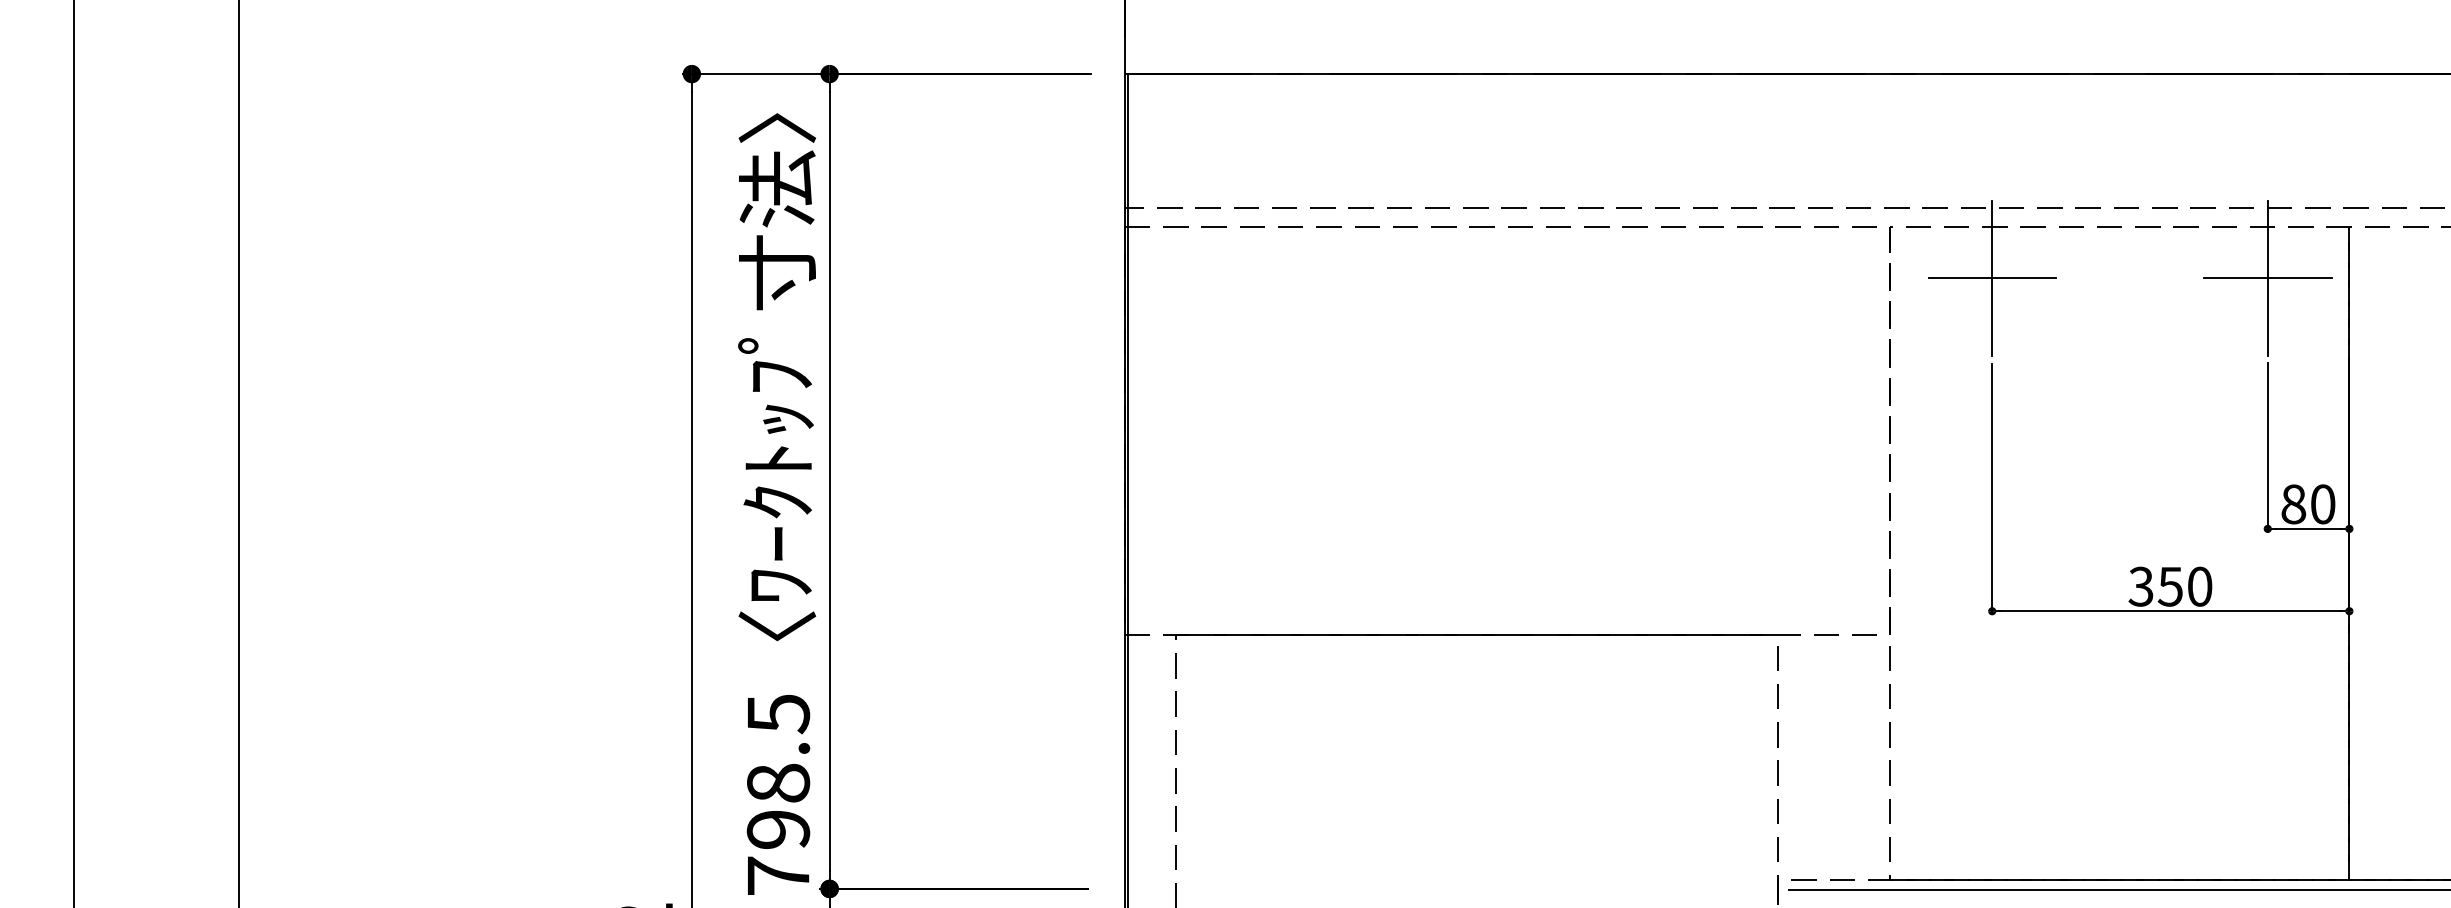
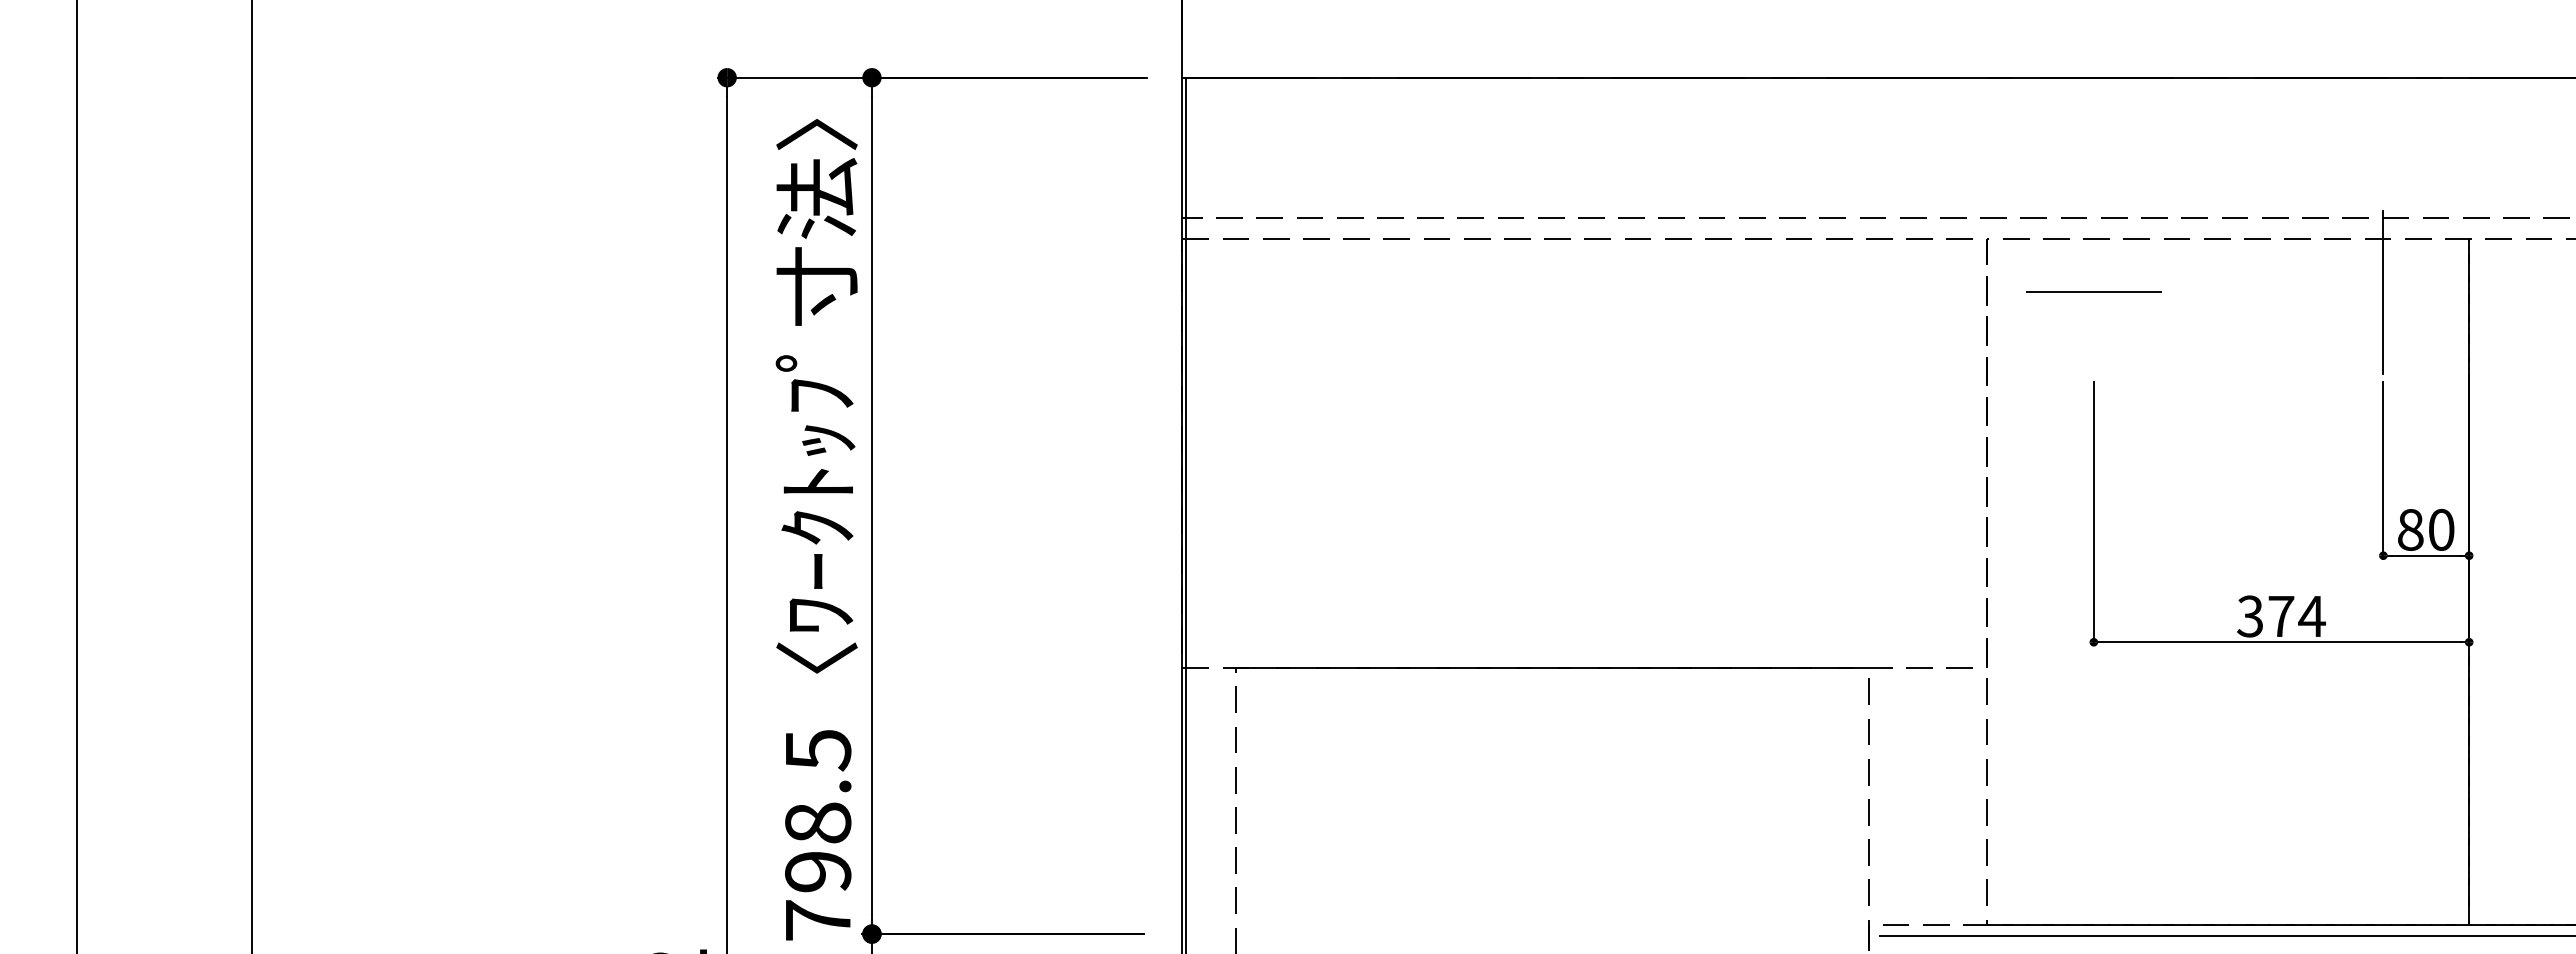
line: (1991, 277) -> (2093, 291), removed
line: (2267, 278) -> (2383, 292), removed
text: (2185, 586) -> (2296, 616), 350 -> 374

